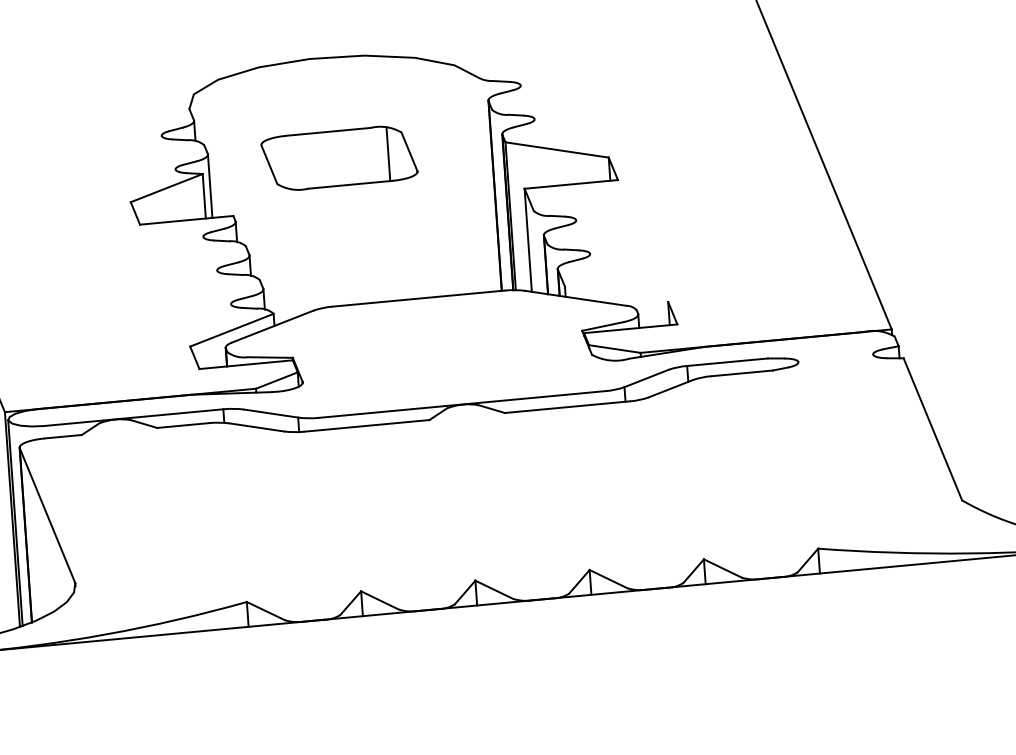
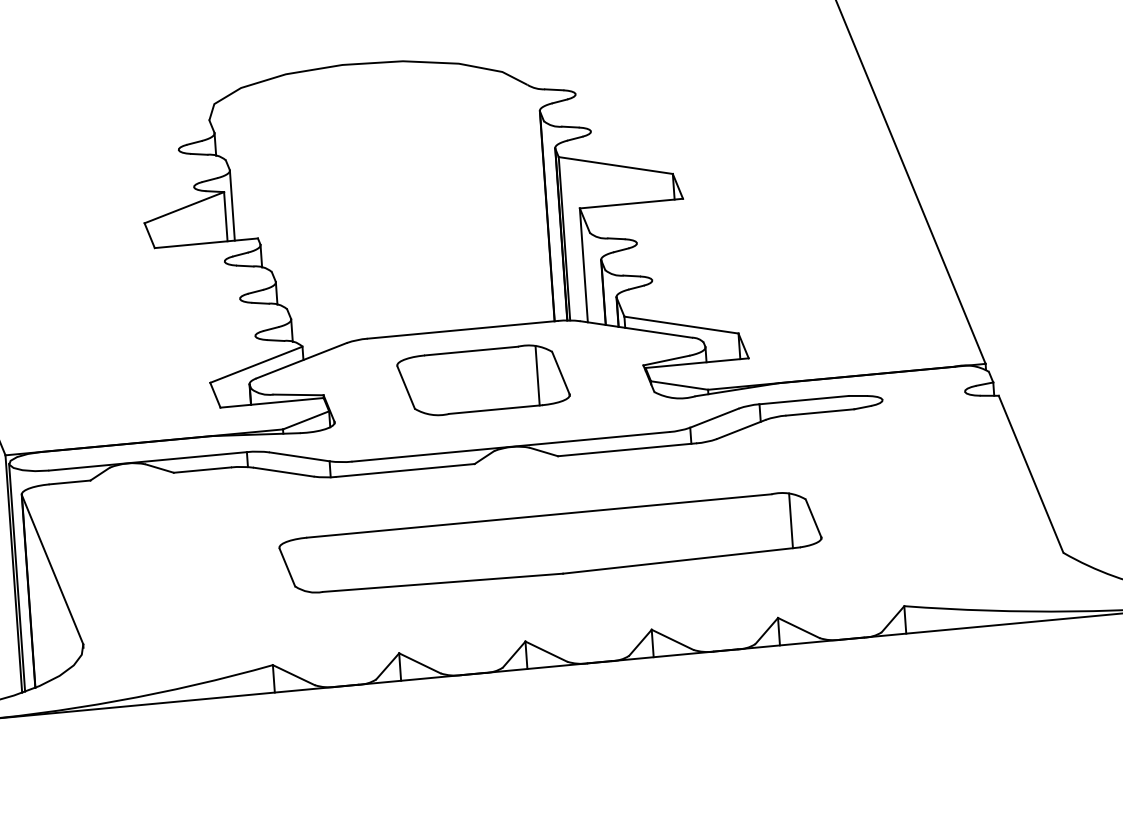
part: (339, 157) -> (483, 379), moved
line: (616, 294) -> (681, 325), added
part: (497, 491) -> (549, 542), added

